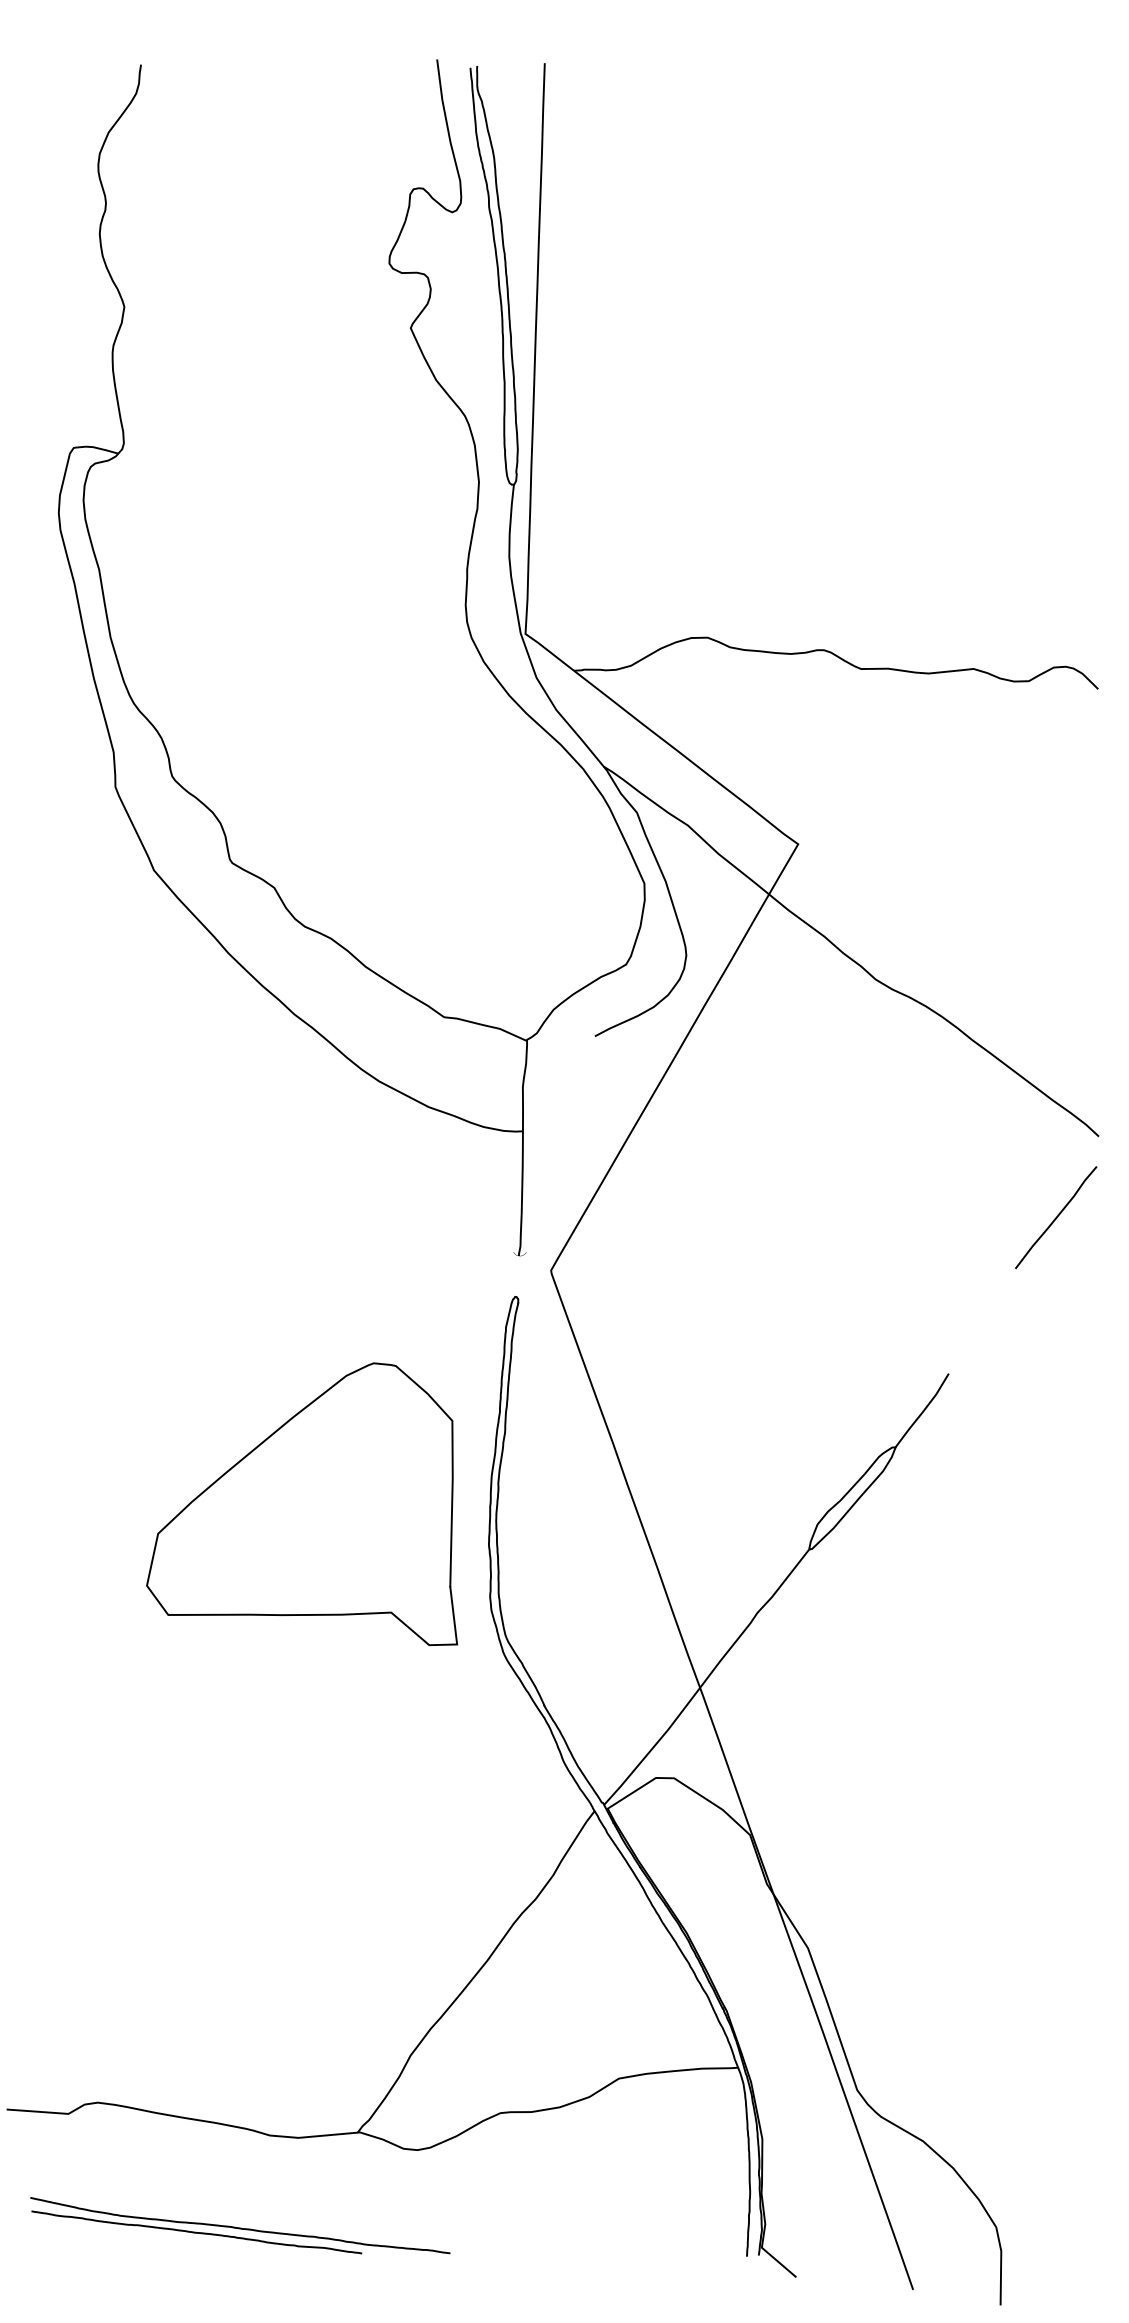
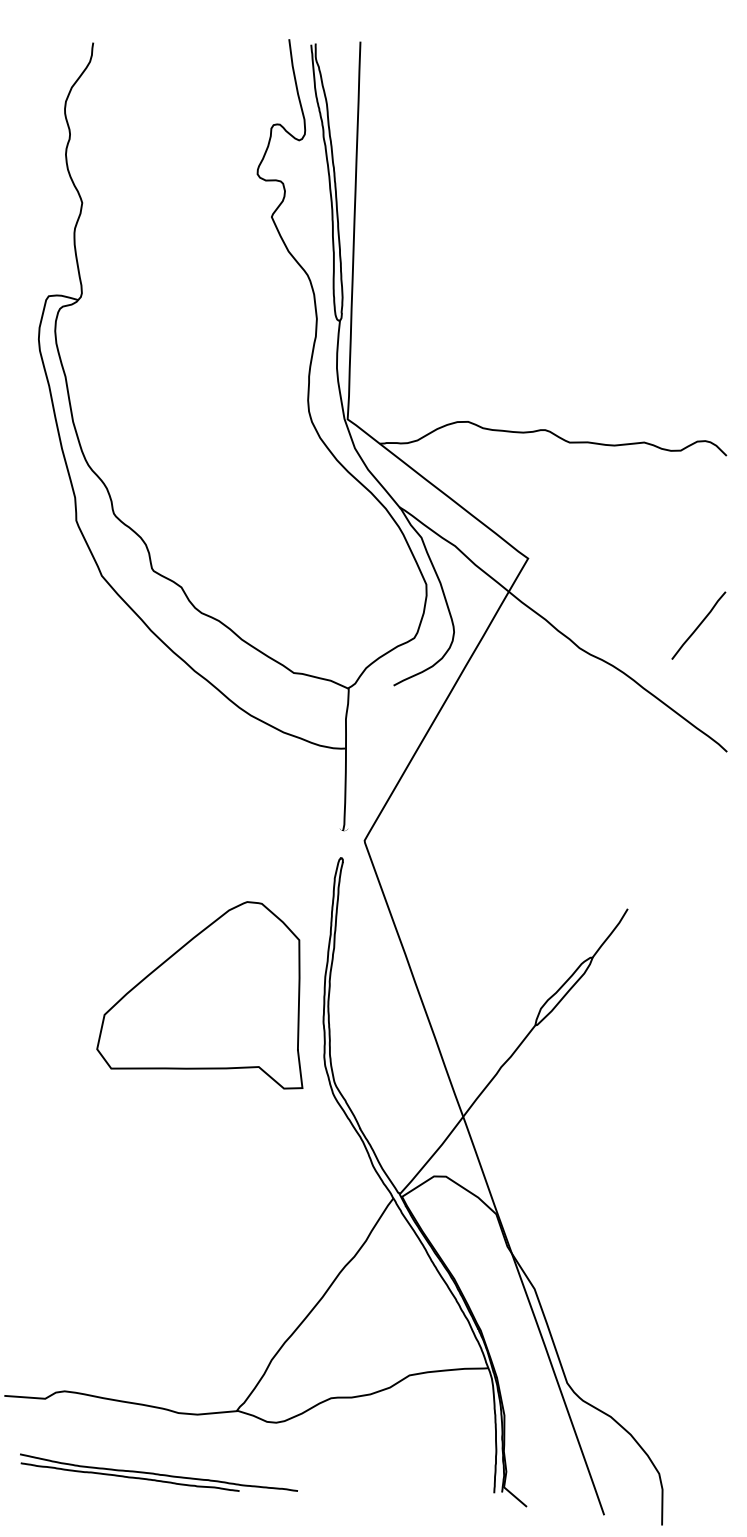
line: (1055, 1217) -> (698, 625), moved

